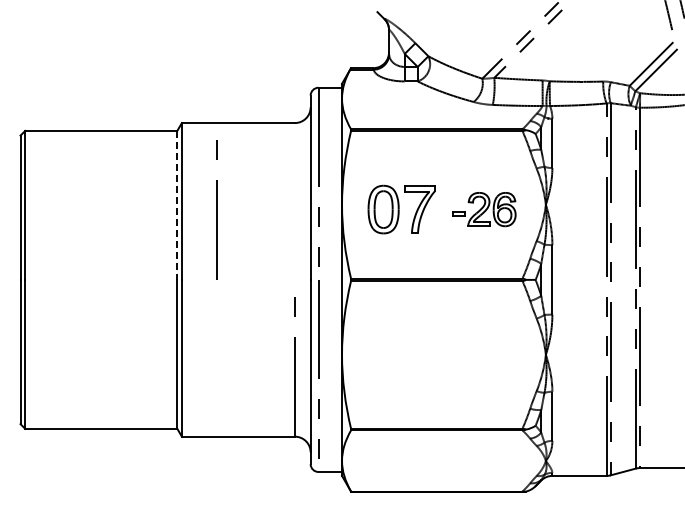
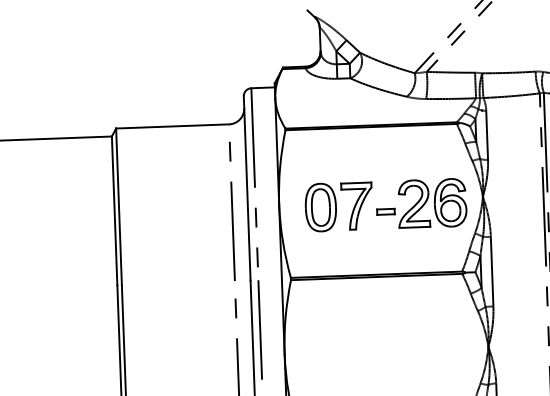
line: (177, 205) -> (114, 211), dashed -> solid
line: (216, 209) -> (231, 210), moved
part: (484, 209) -> (421, 203), size x1.43

